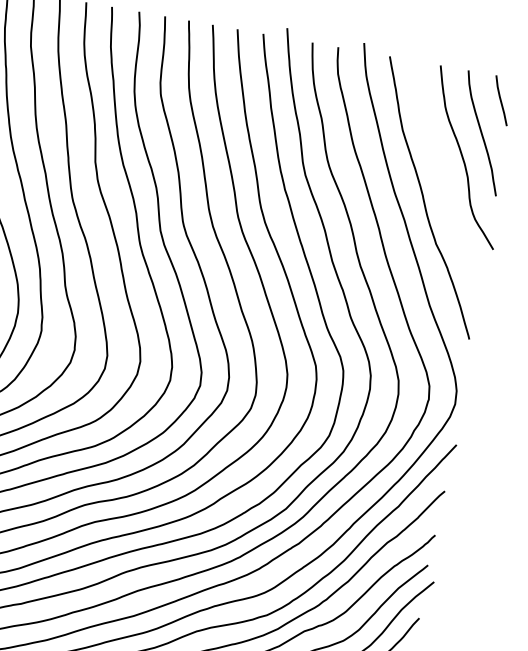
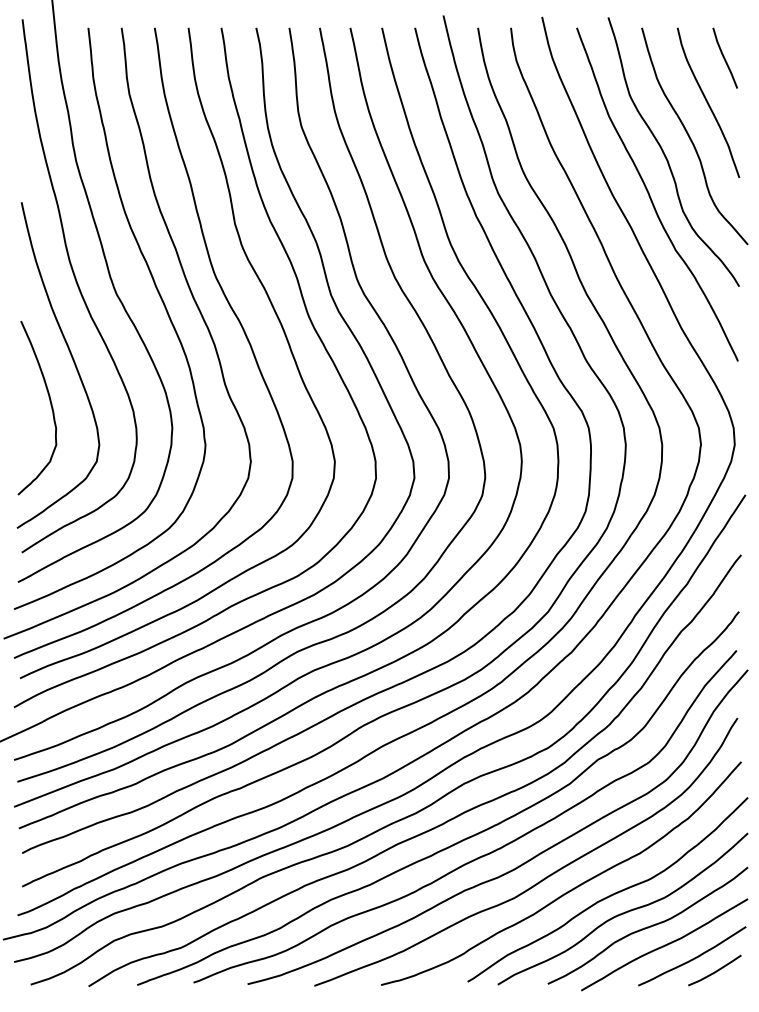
curve: (441, 167) -> (665, 154), added

